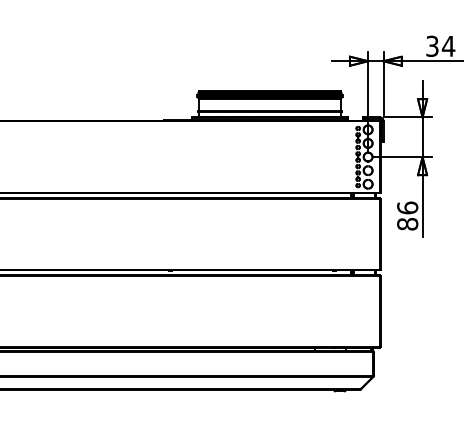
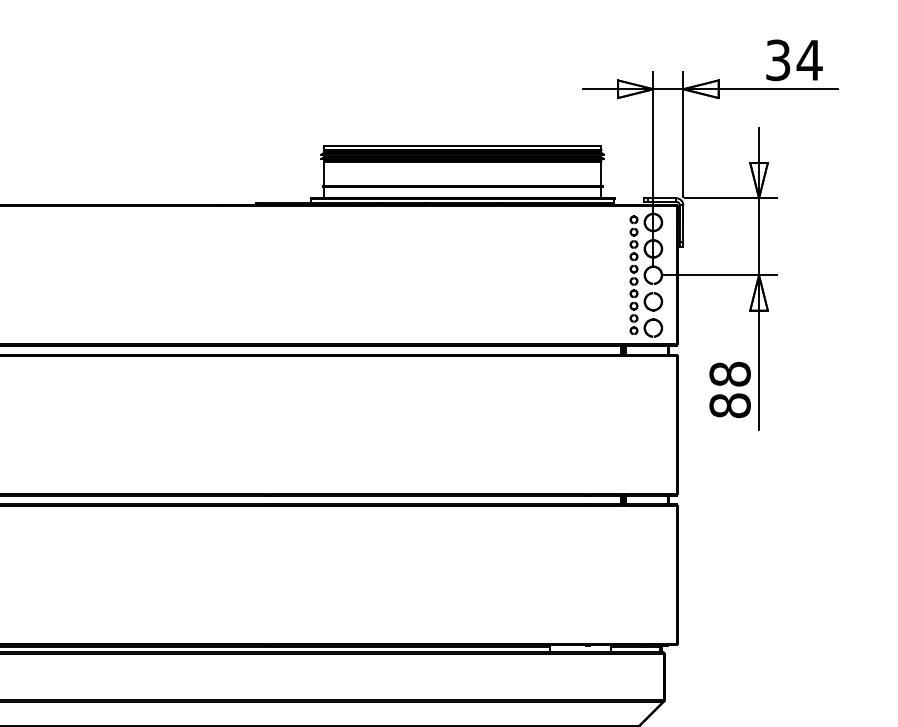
text: (407, 207) -> (729, 373), 86 -> 88

